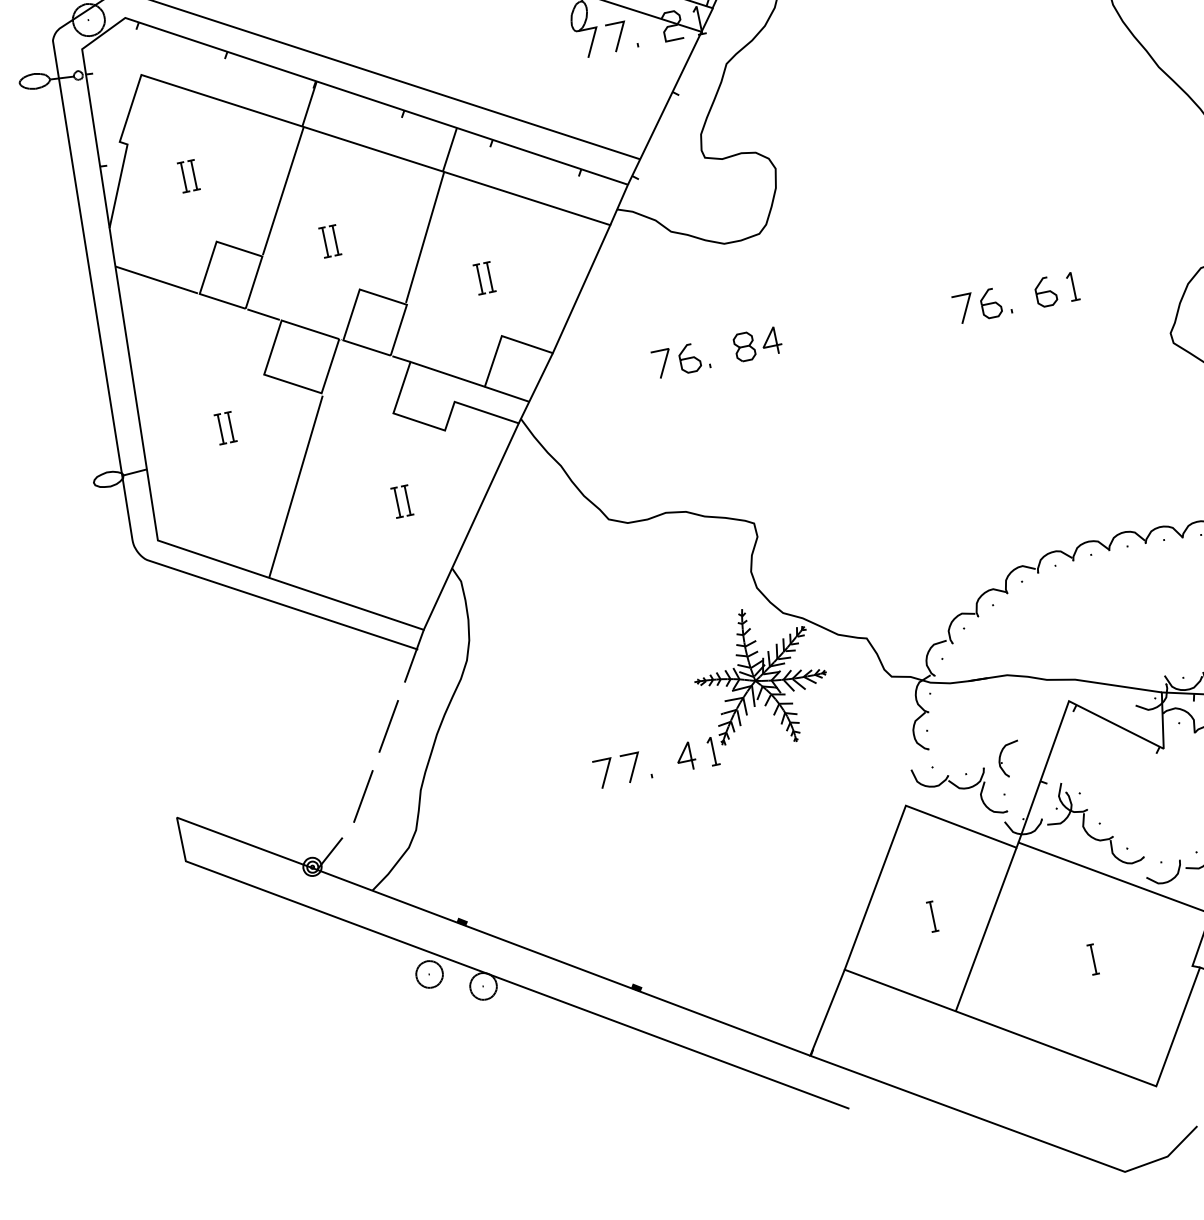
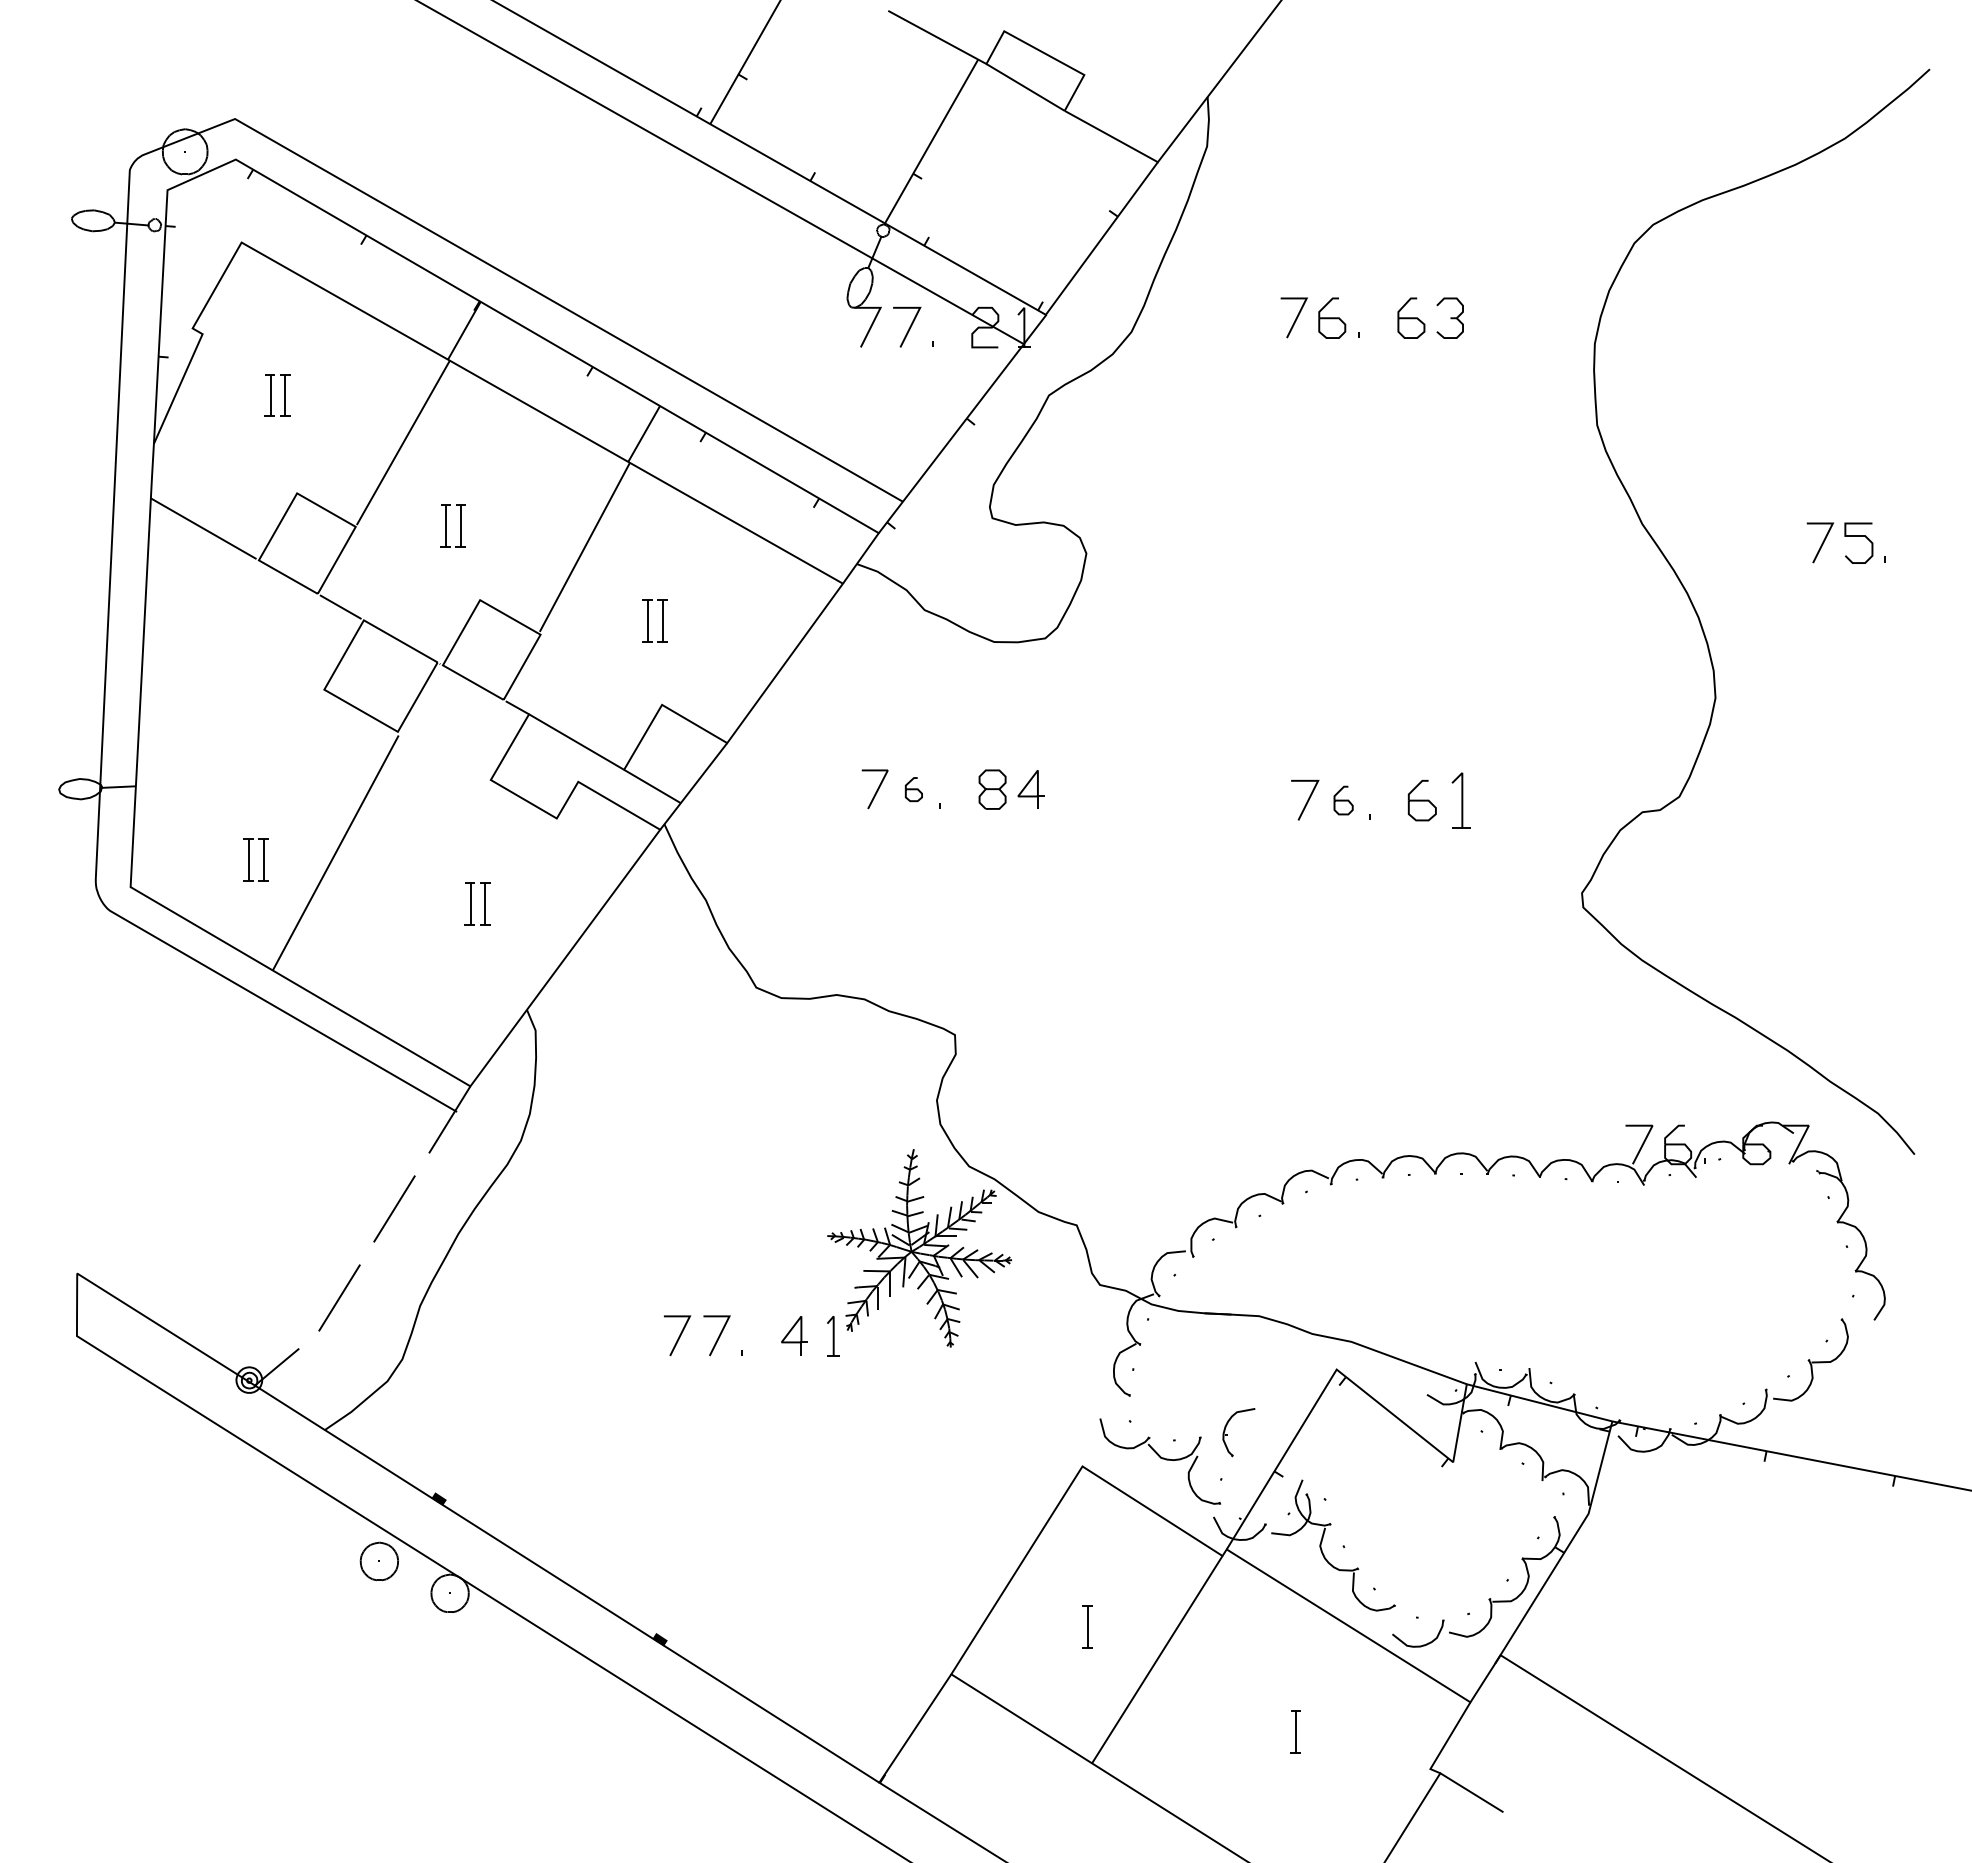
part: (1072, 286) -> (1460, 800), size x1.4
part: (990, 303) -> (1343, 800), size x0.7
part: (689, 358) -> (913, 789), size x0.6
part: (225, 427) -> (255, 859), moved

